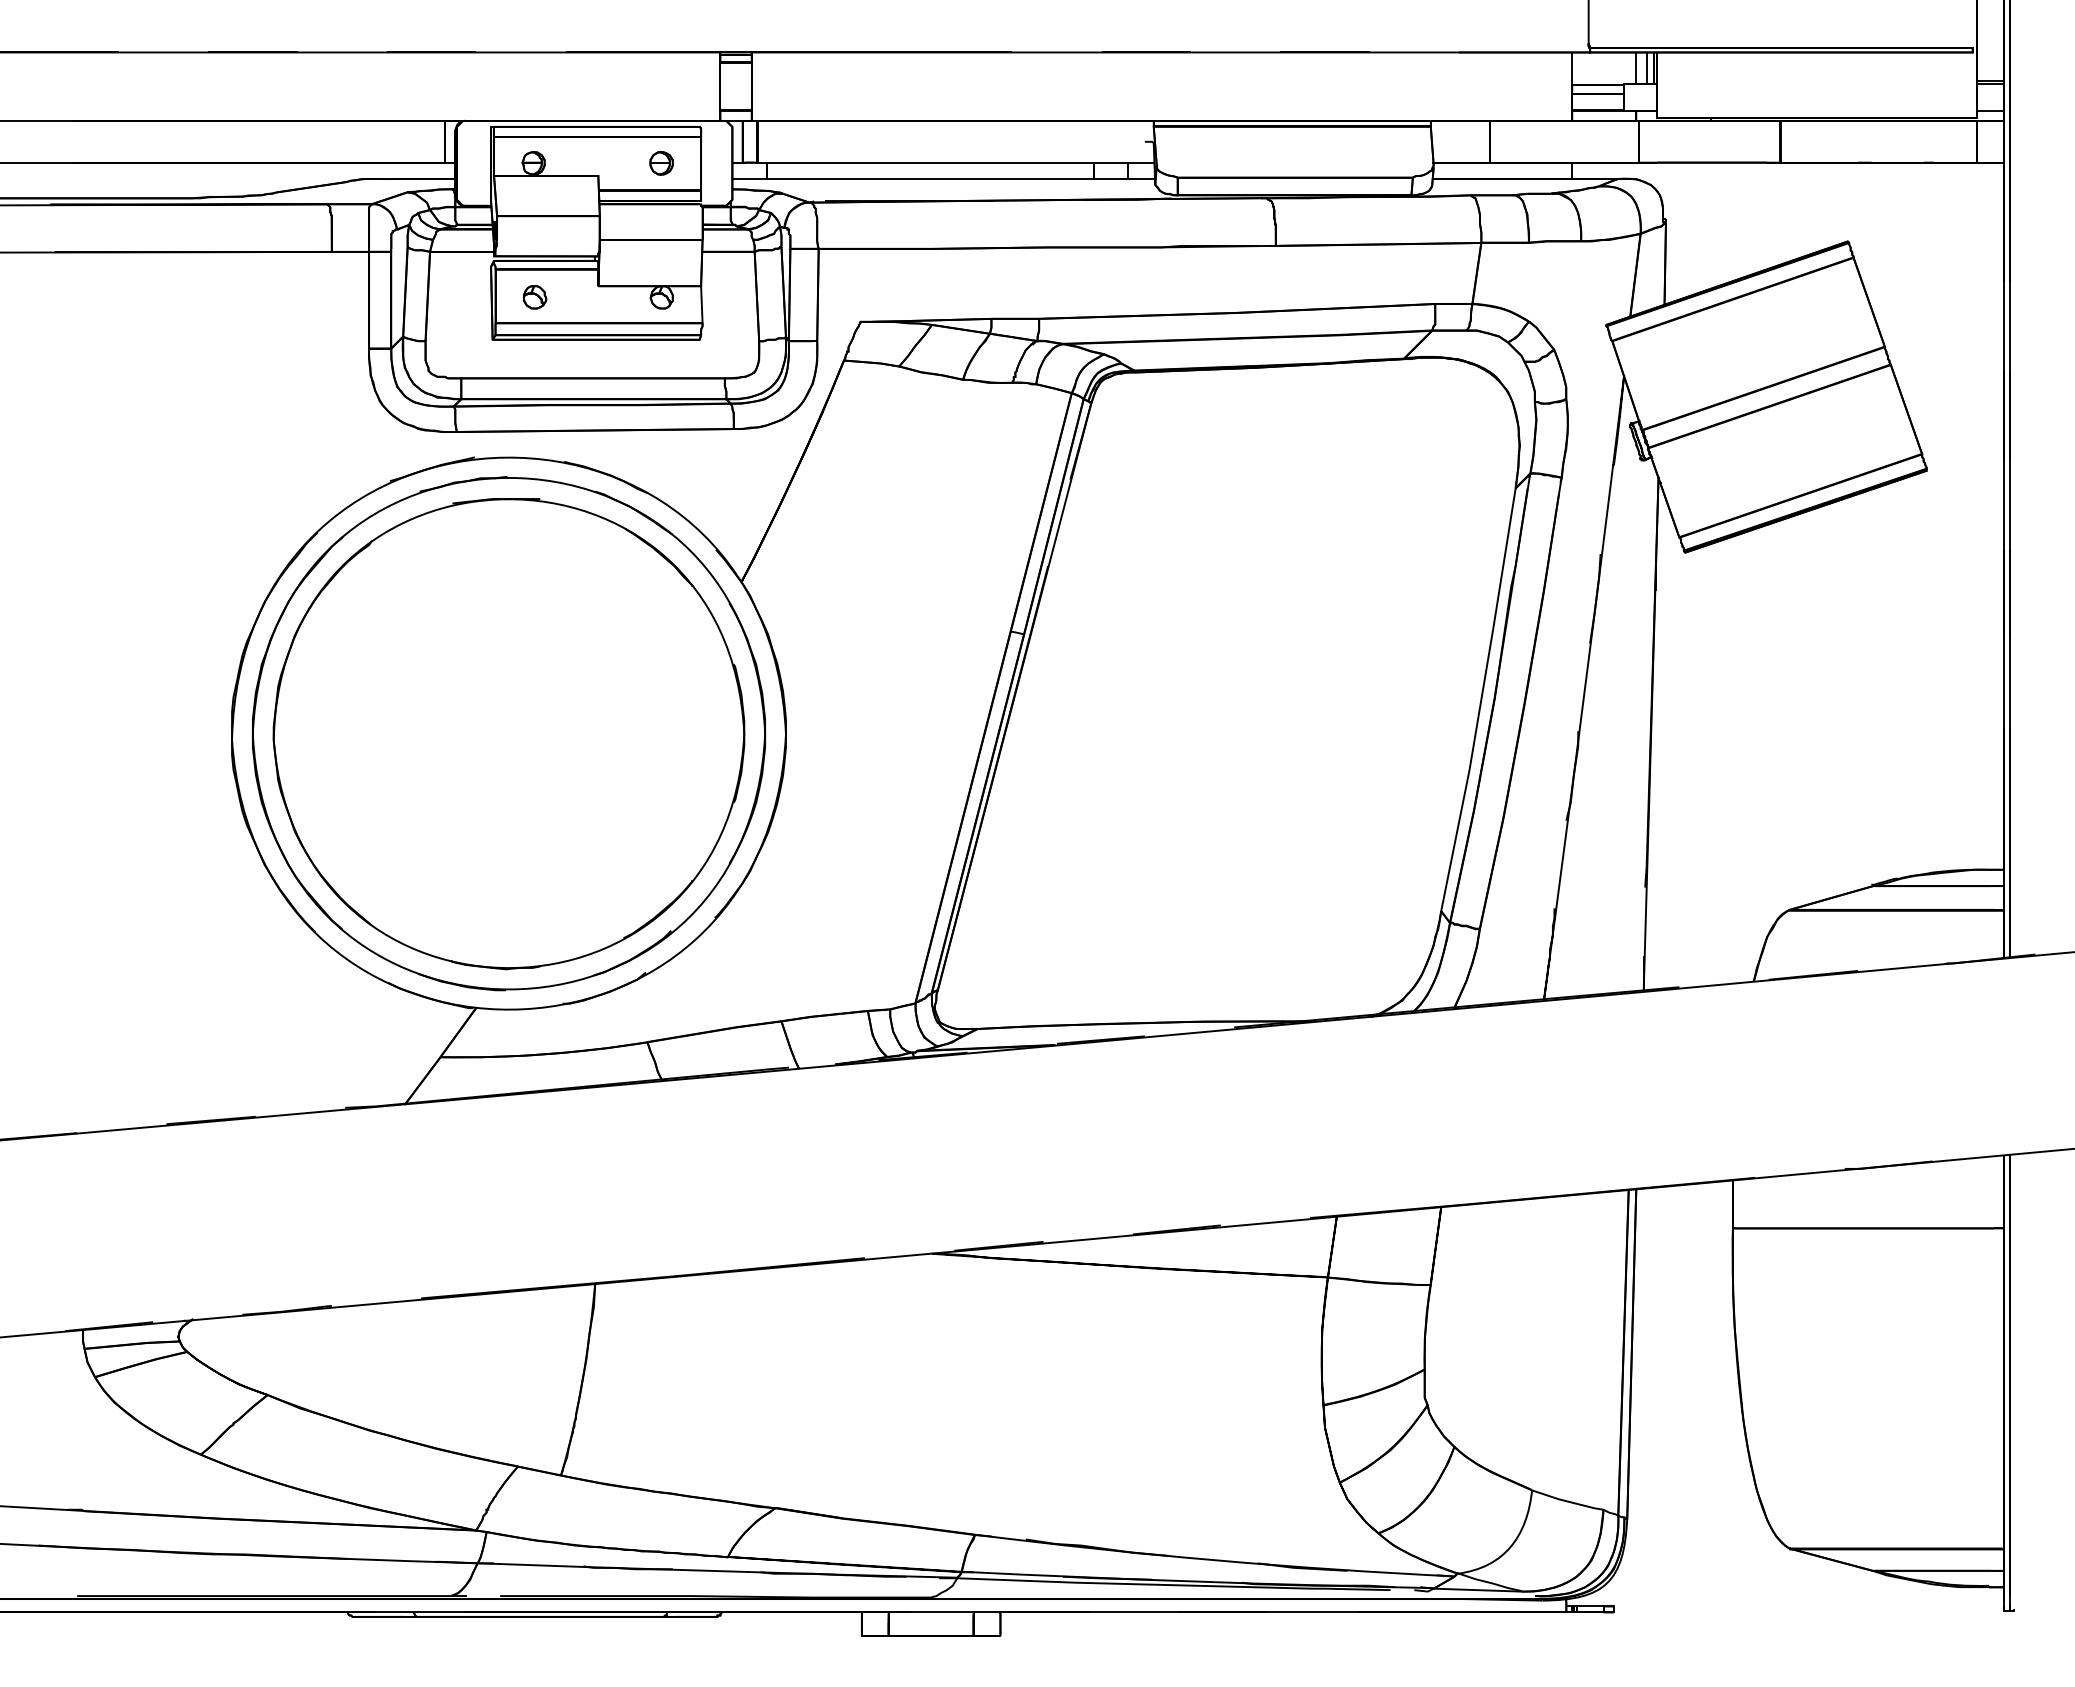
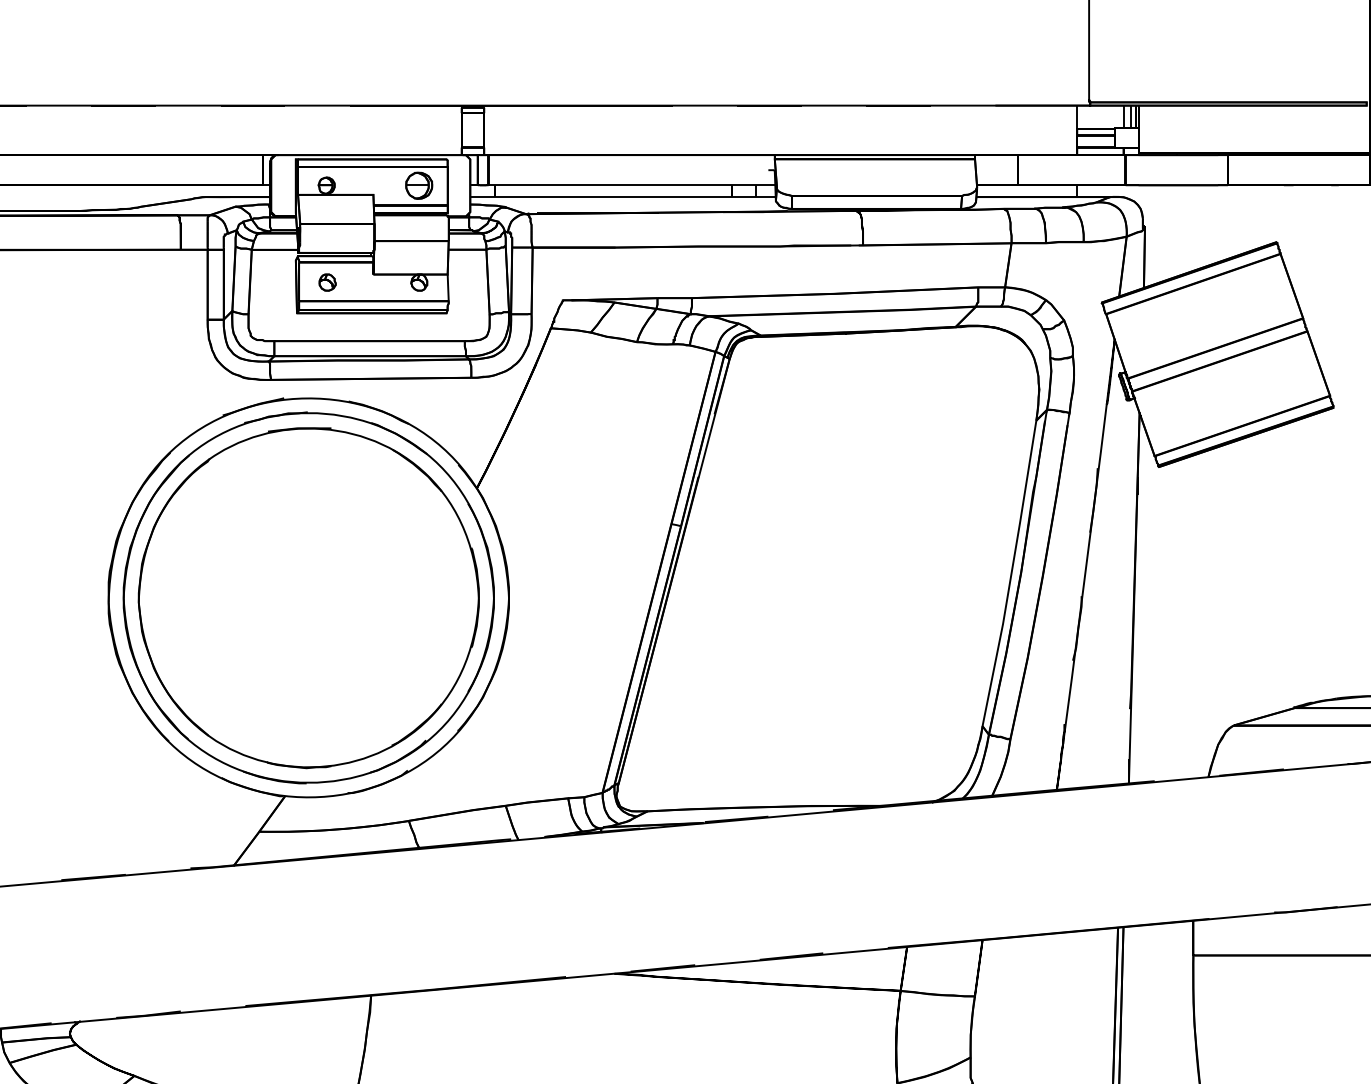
part: (661, 163) -> (419, 185), size x1.6

